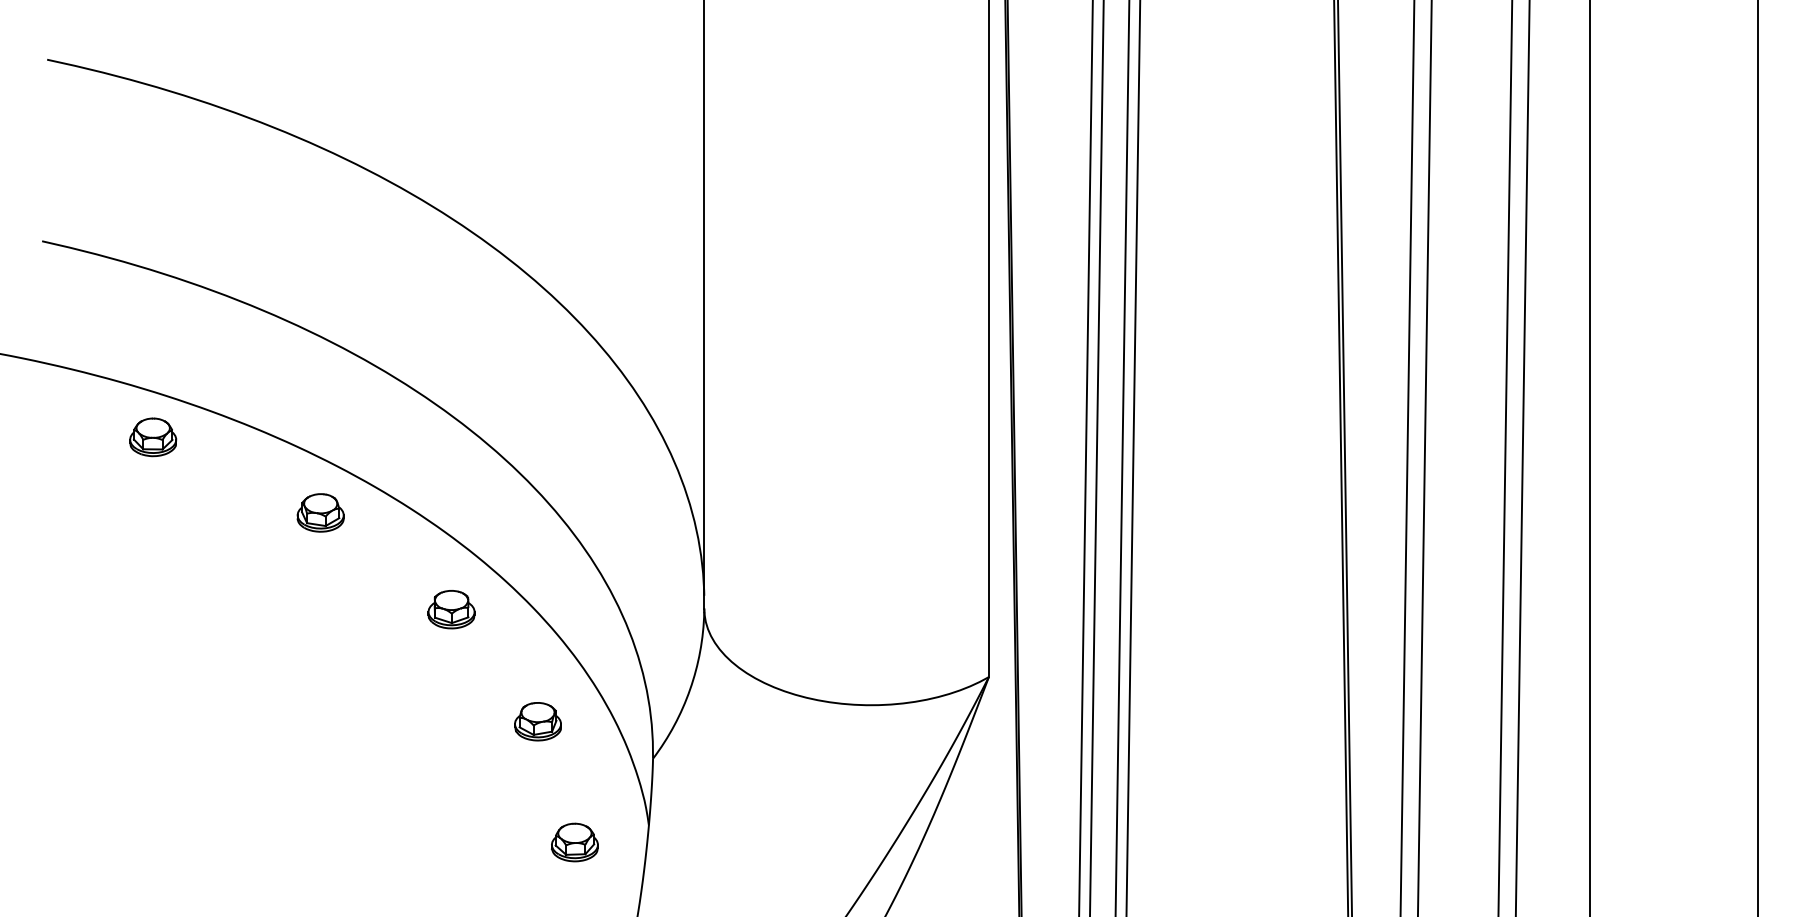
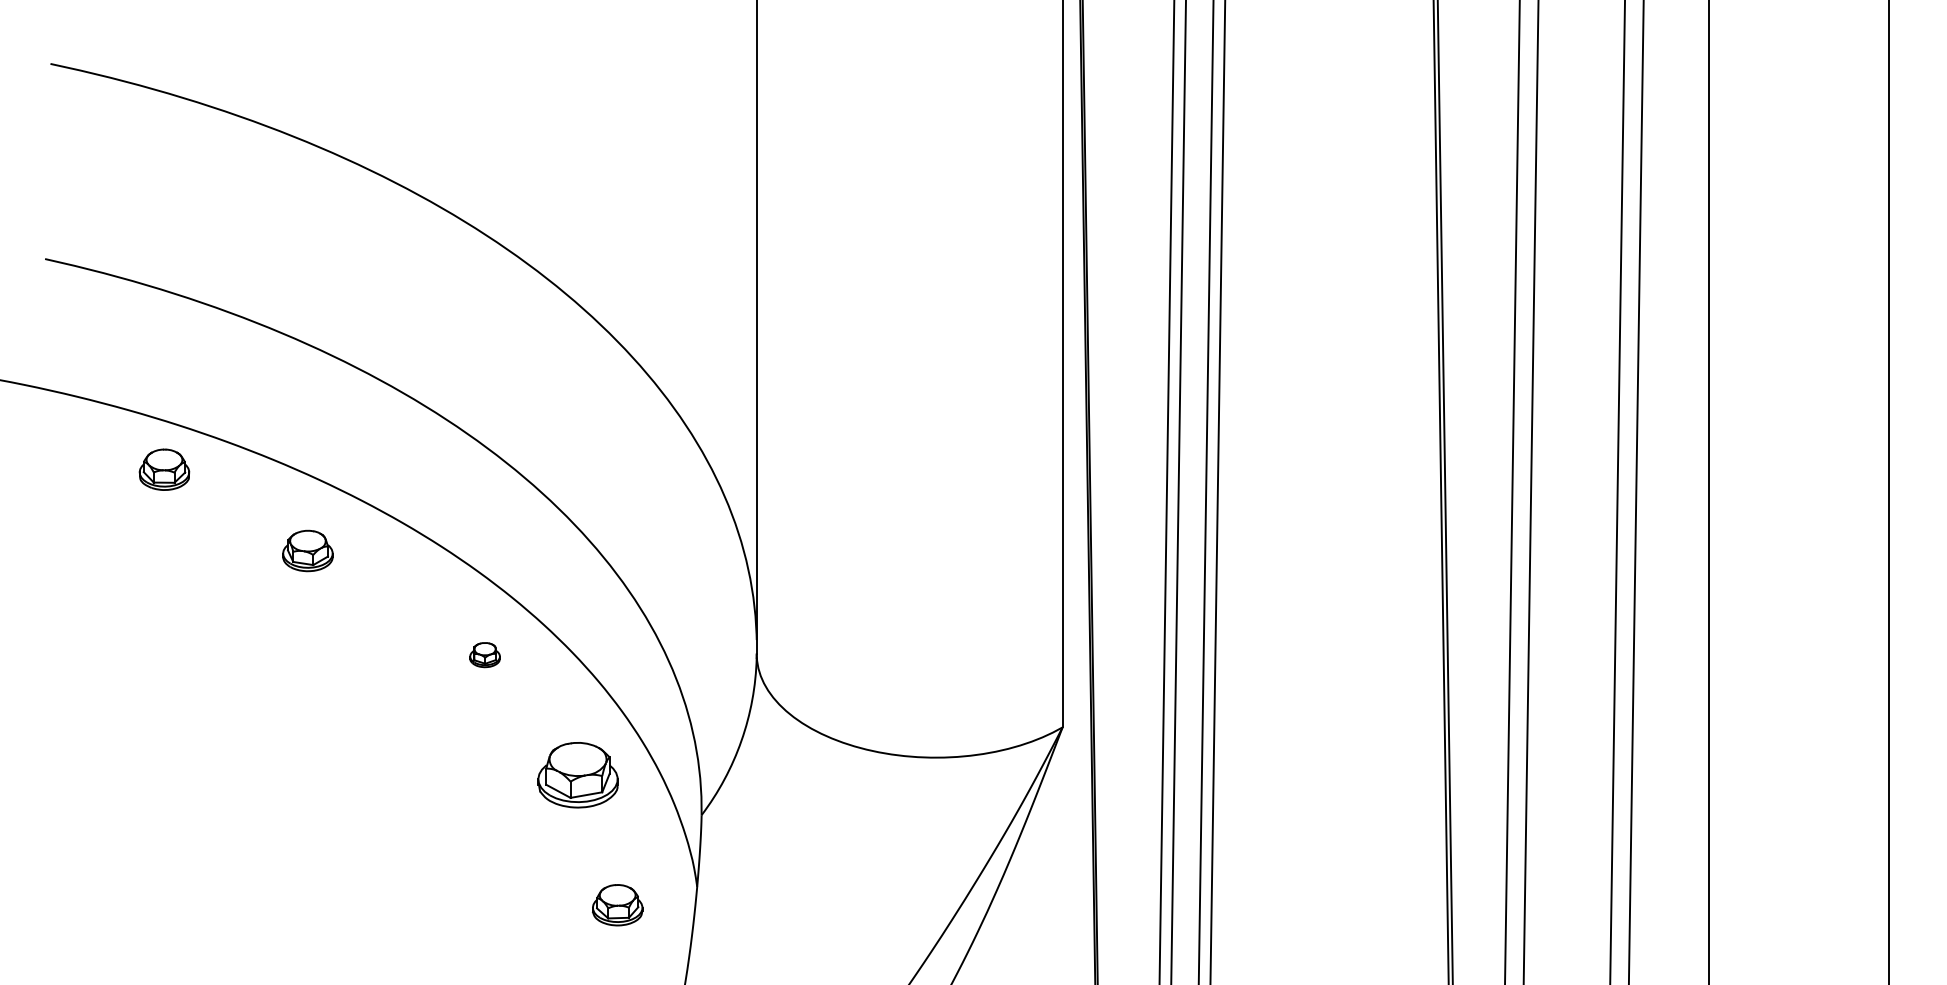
part: (320, 512) -> (307, 550), moved
part: (451, 609) -> (485, 654), size x0.6
part: (537, 721) -> (577, 775), size x1.6

